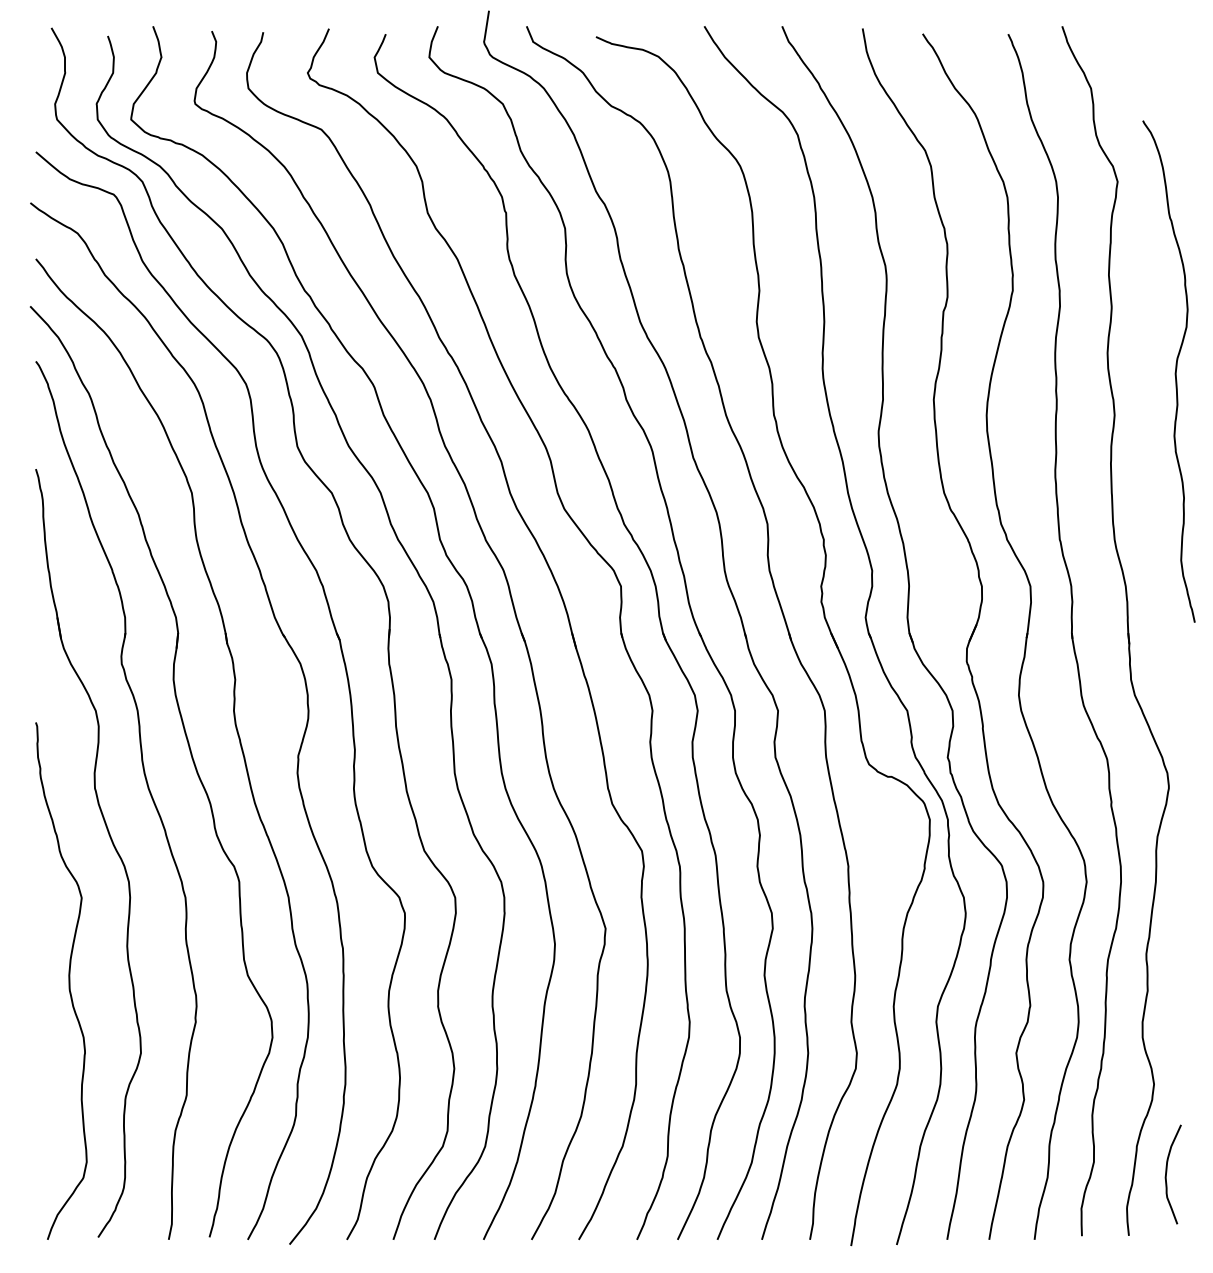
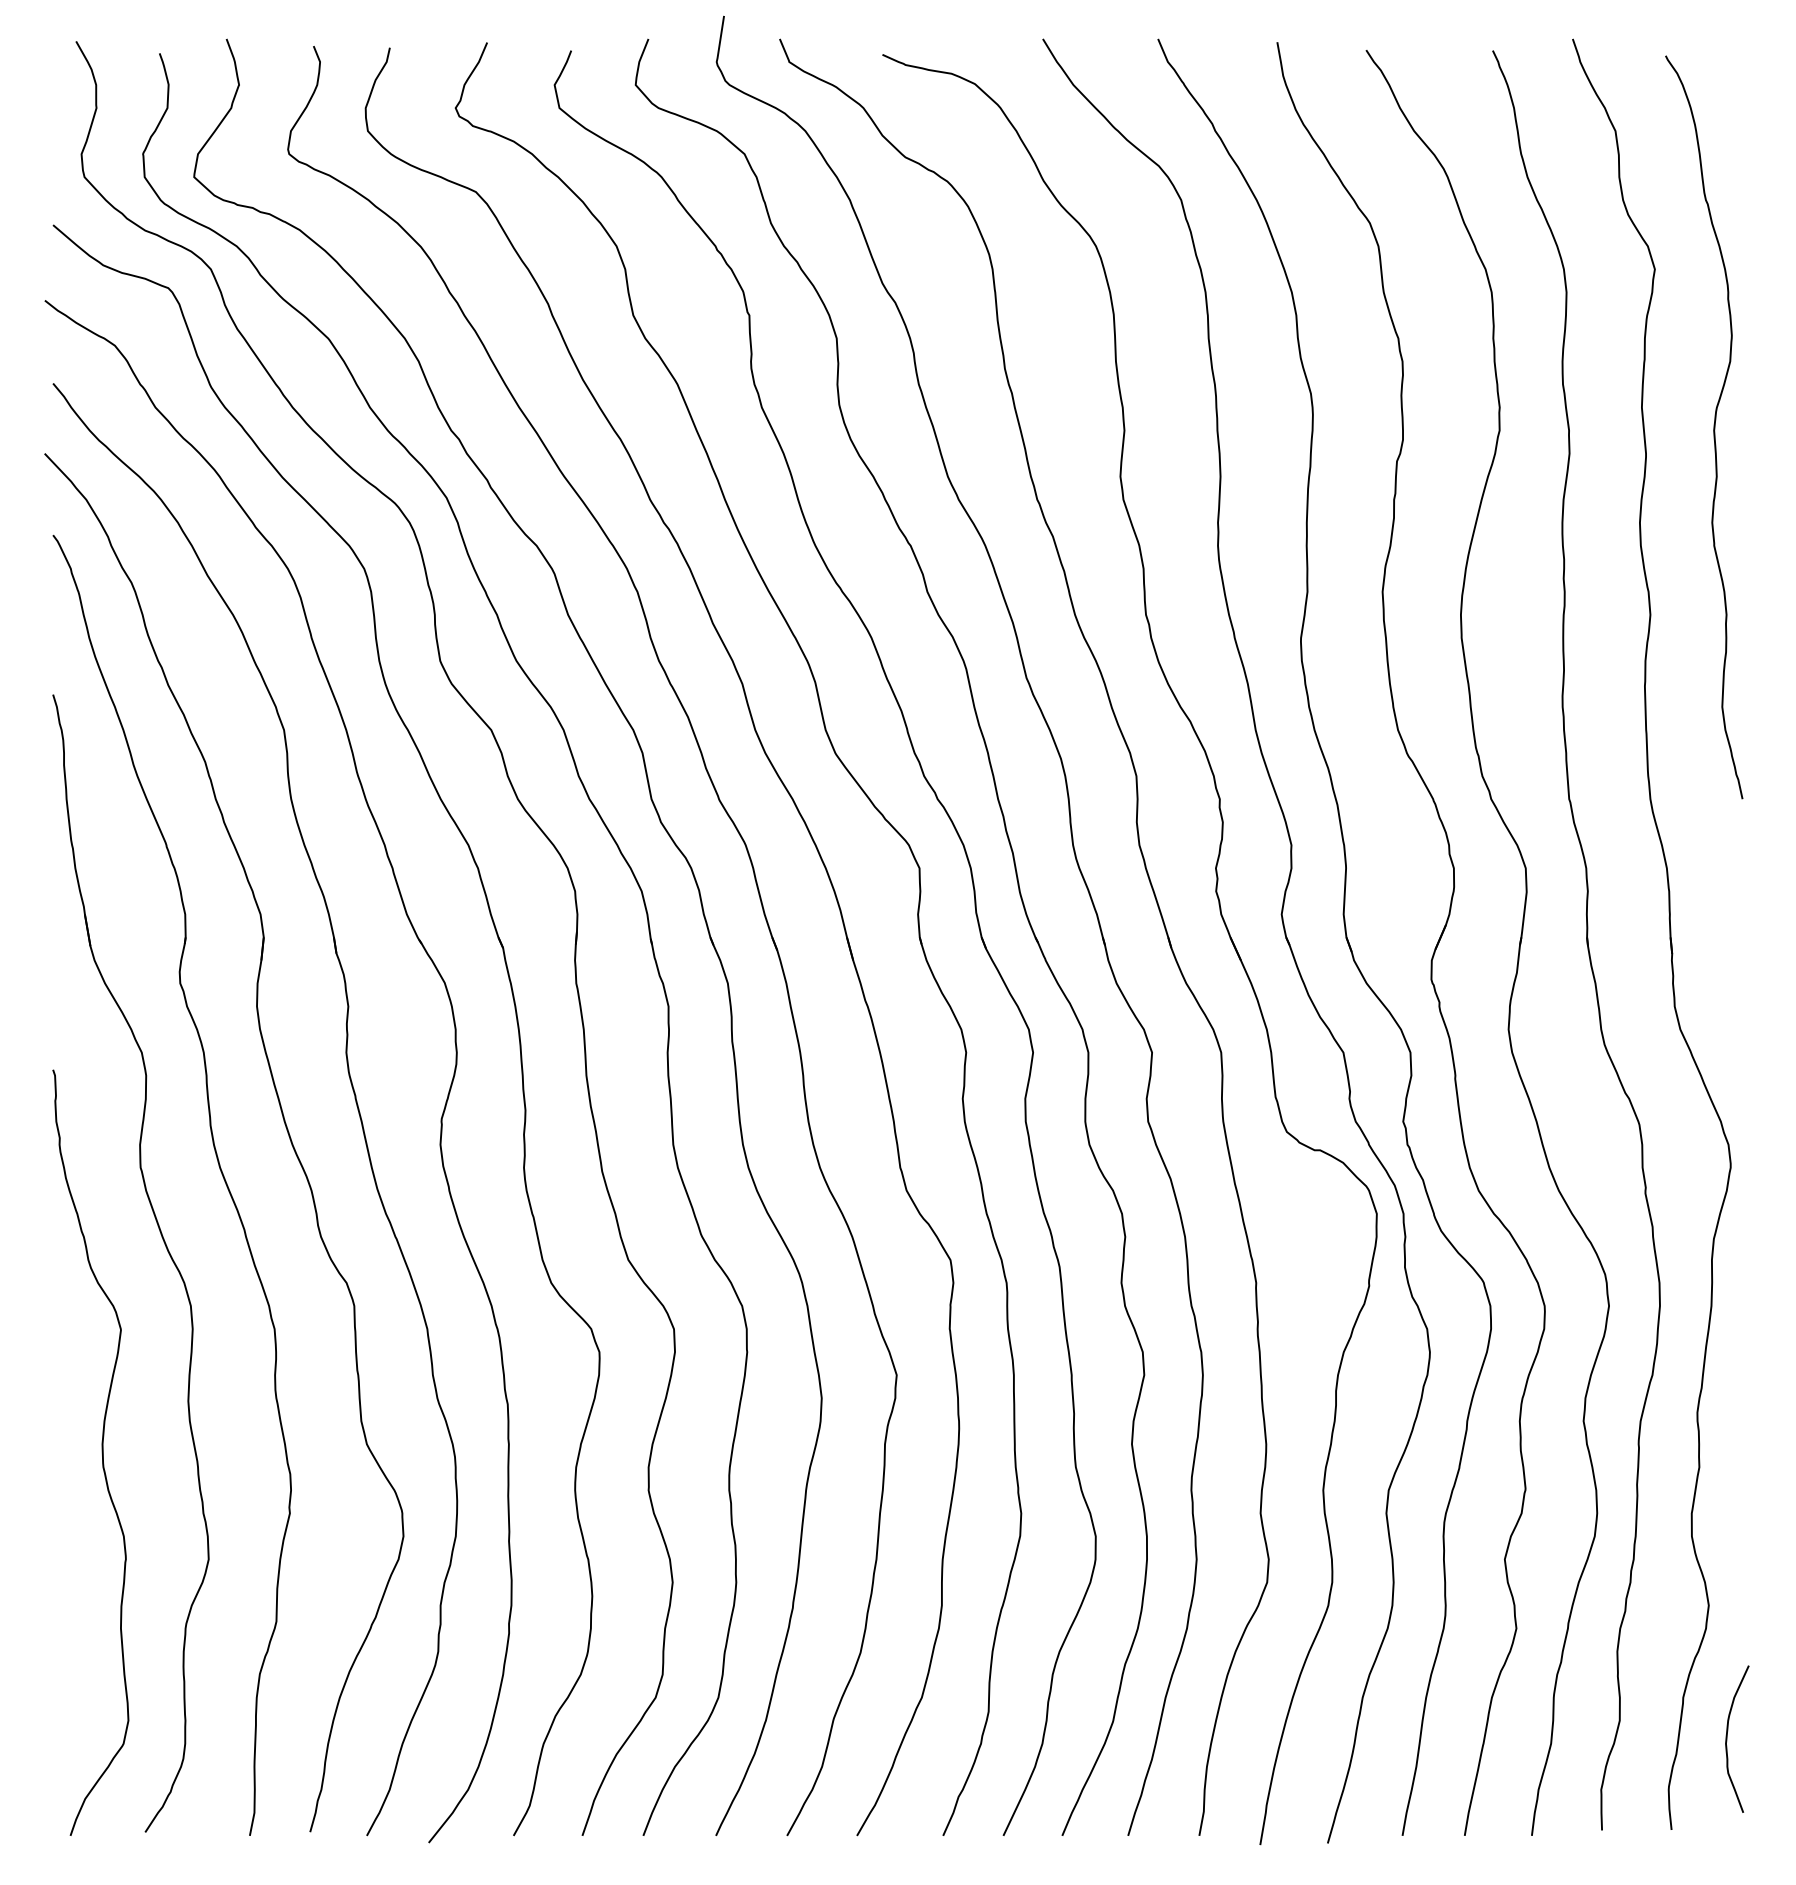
curve: (1174, 372) -> (1712, 428), moved

